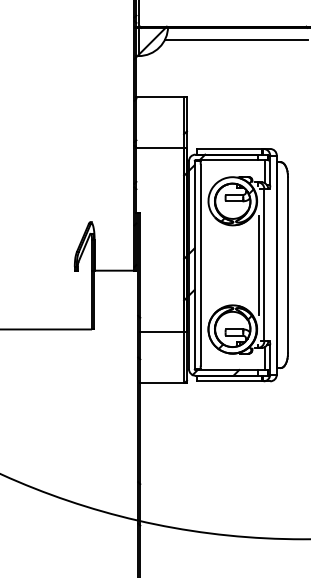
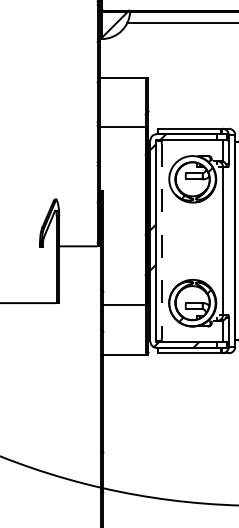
line: (200, 265) -> (161, 241), solid -> dashed
line: (258, 265) -> (217, 241), removed

